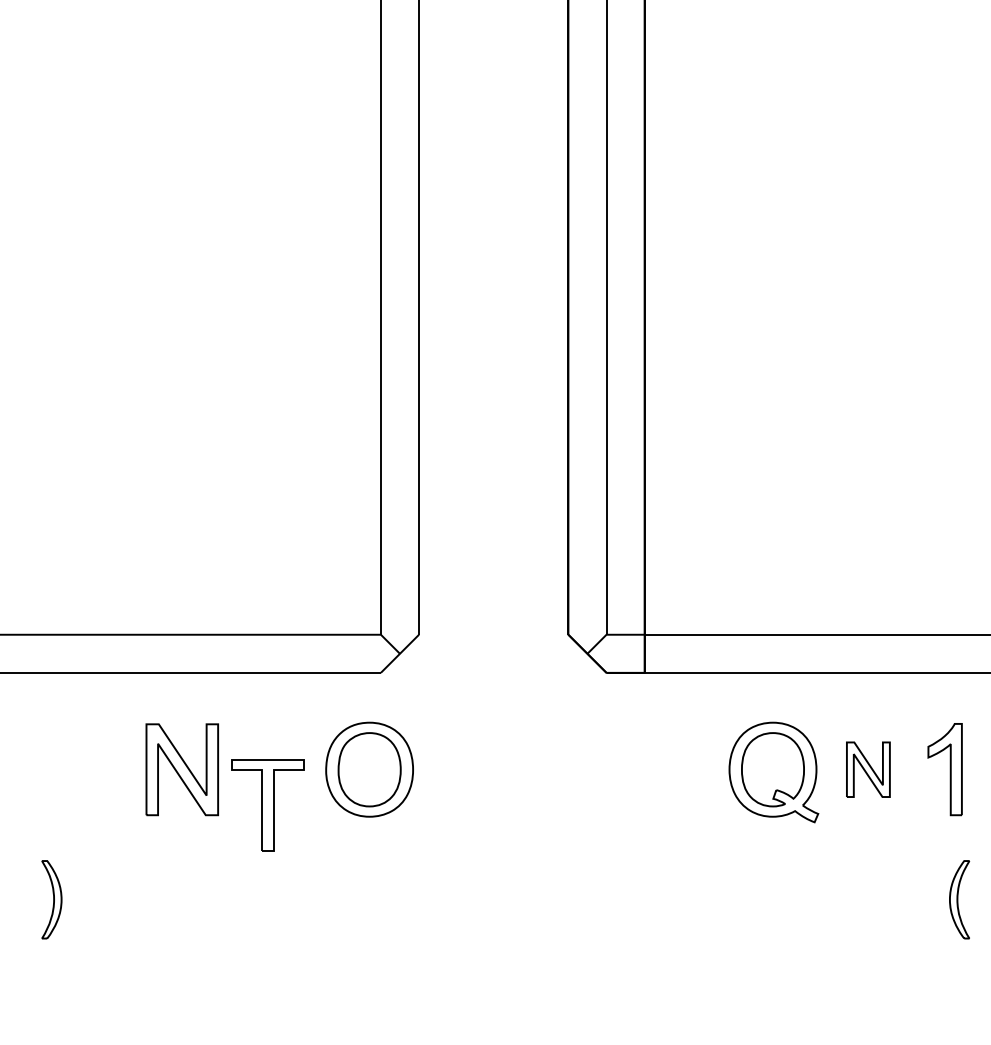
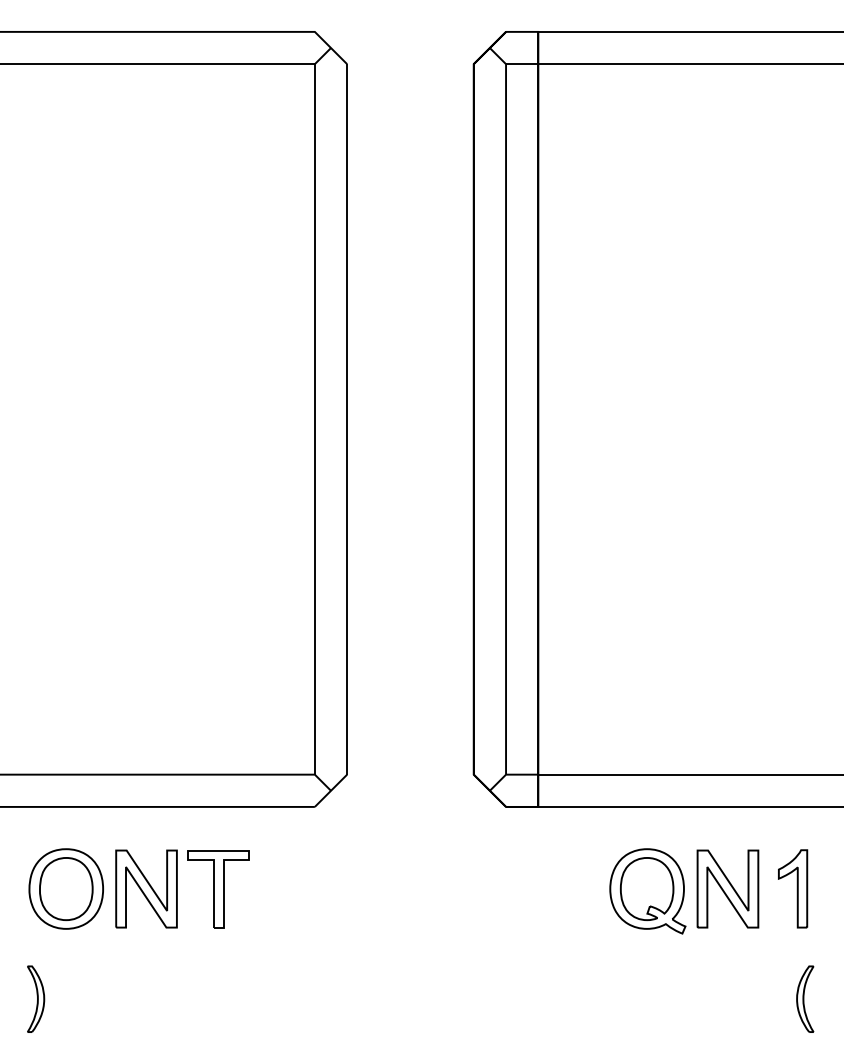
part: (368, 769) -> (65, 888), moved
part: (867, 769) -> (727, 888), size x1.67
part: (267, 805) -> (218, 889), moved

